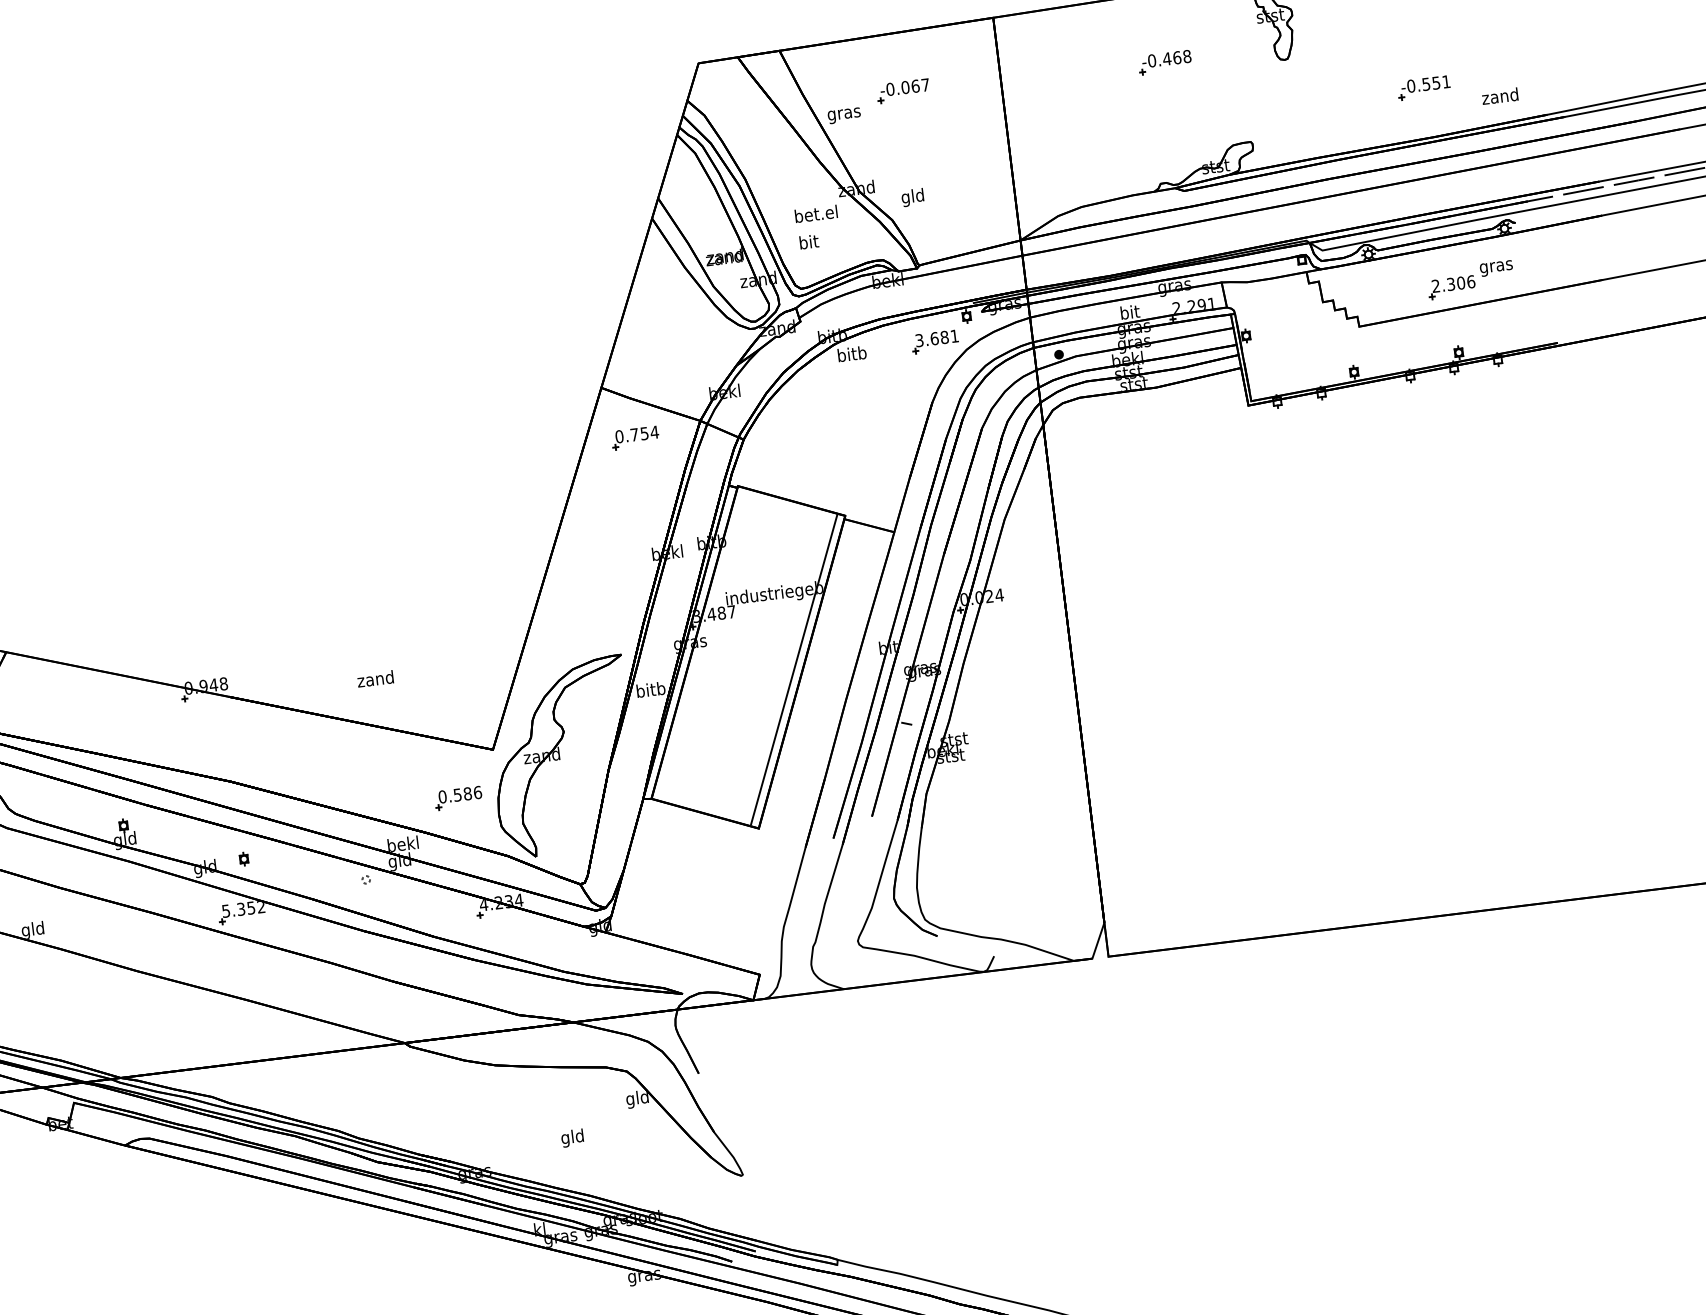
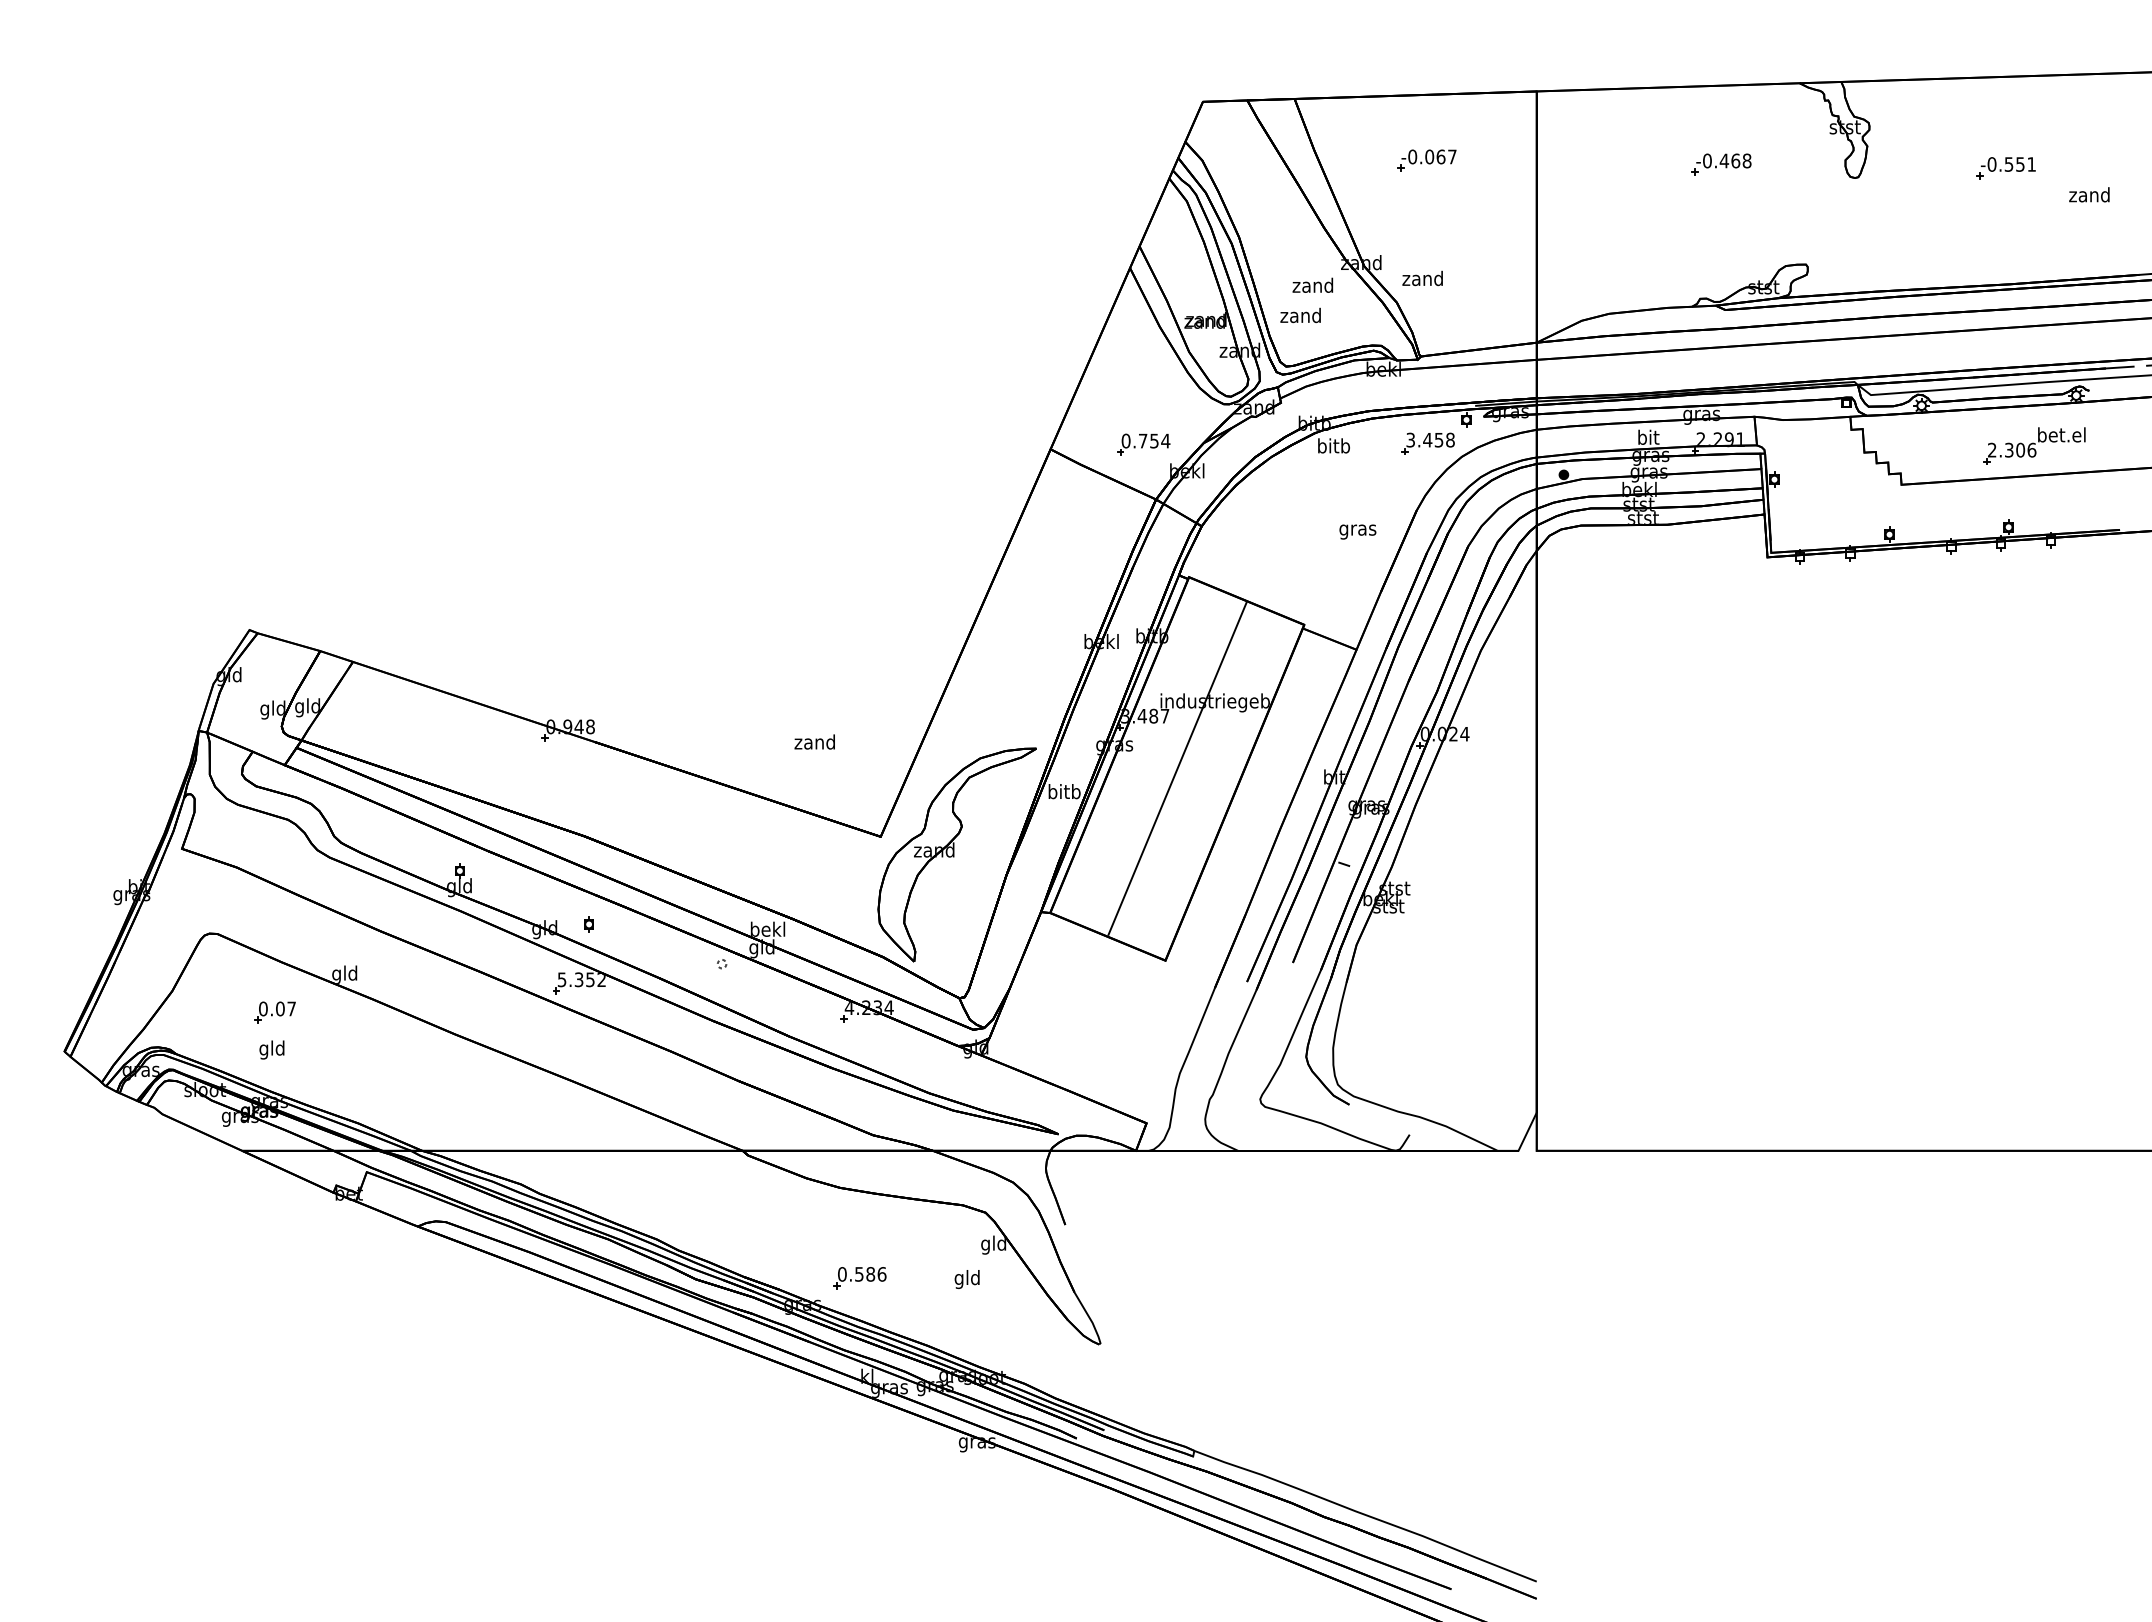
part: (1423, 88) -> (2005, 168), moved
text: (1500, 95) -> (2089, 194), moved
text: (843, 115) -> (1357, 531), moved
text: (912, 196) -> (1422, 279), gld -> zand
text: (815, 213) -> (1312, 284), bet.el -> zand
text: (808, 242) -> (1300, 315), bit -> zand
text: (1495, 266) -> (2061, 436), gras -> bet.el
text: (944, 336) -> (1438, 439), 3.681 -> 3.458
part: (635, 437) -> (1143, 444), moved
line: (794, 669) -> (1177, 768), moved
text: (375, 678) -> (814, 741), moved
part: (458, 798) -> (859, 1278), moved
text: (571, 1138) -> (966, 1279), moved

